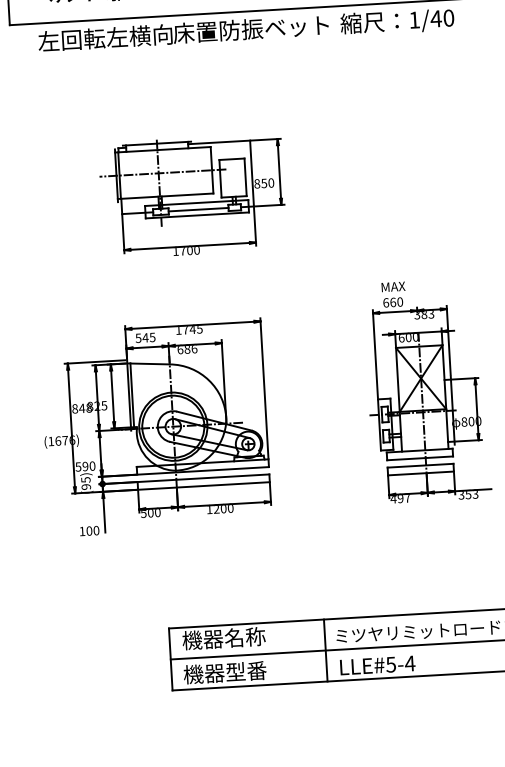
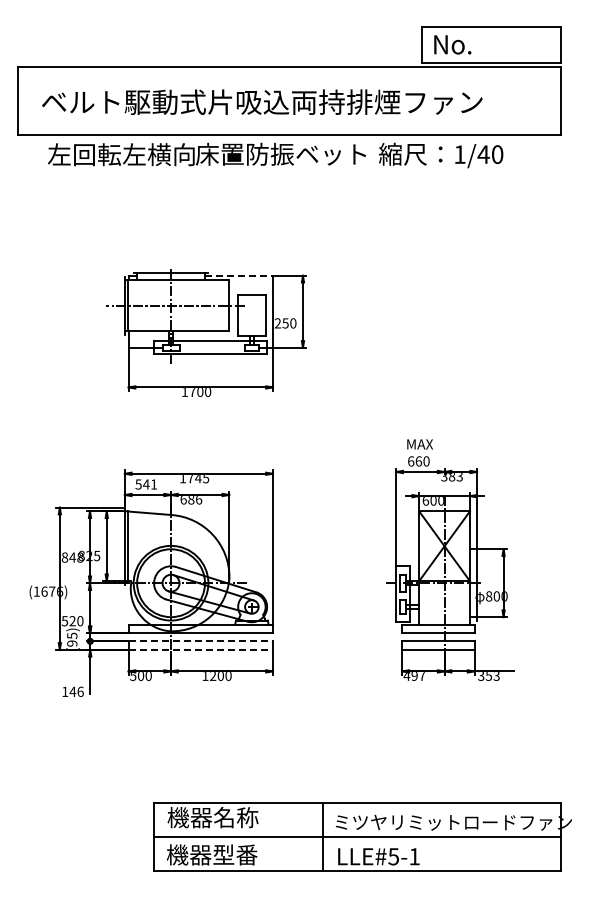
line: (218, 142) -> (238, 275), solid -> dashed
text: (256, 183) -> (277, 323), 850 -> 250
line: (198, 209) -> (212, 347), removed
text: (152, 337) -> (153, 484), 545 -> 541
text: (85, 466) -> (72, 621), 590 -> 520
line: (204, 478) -> (201, 641), solid -> dashed
line: (204, 485) -> (201, 649), solid -> dashed
text: (92, 530) -> (76, 691), 100 -> 146
text: (409, 663) -> (414, 856), LLE#5-4 -> LLE#5-1

